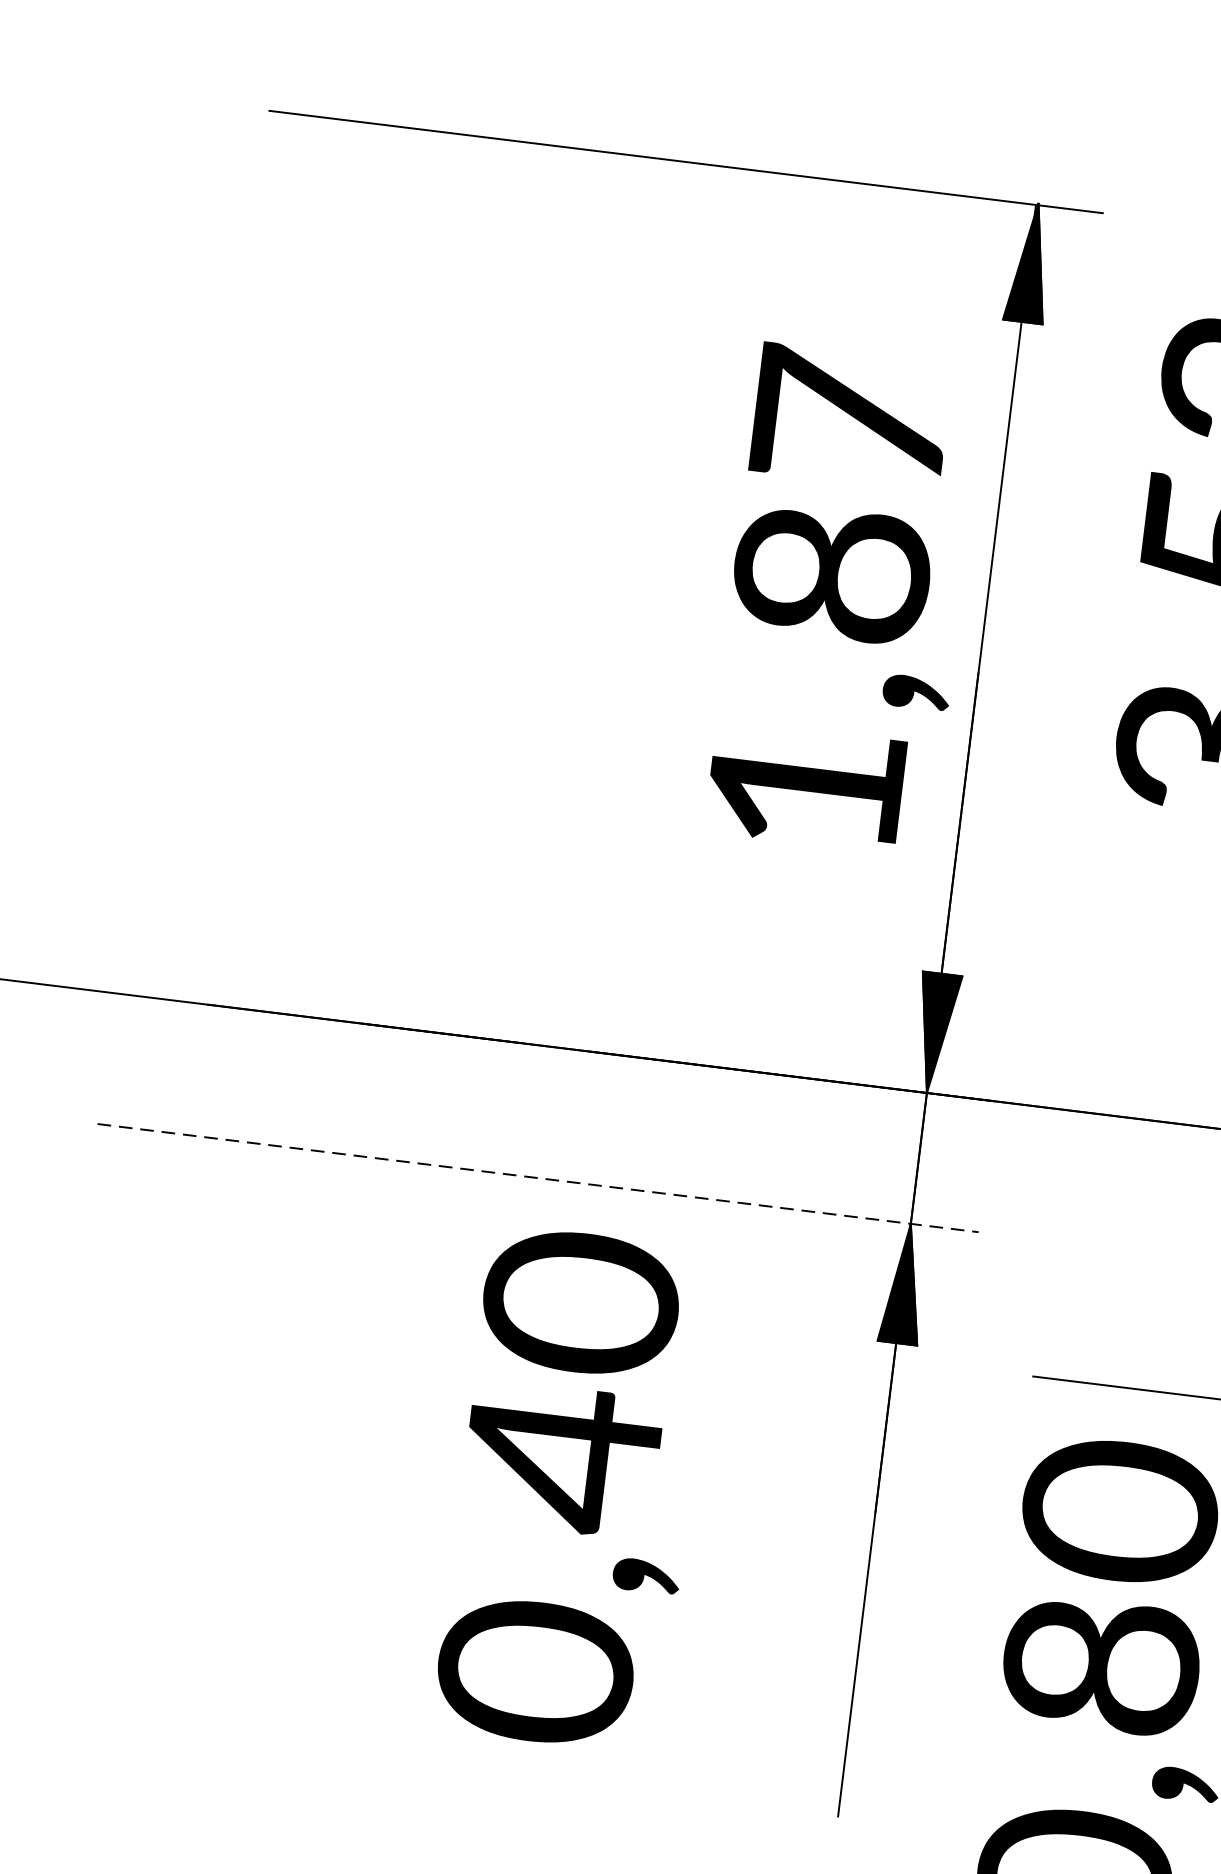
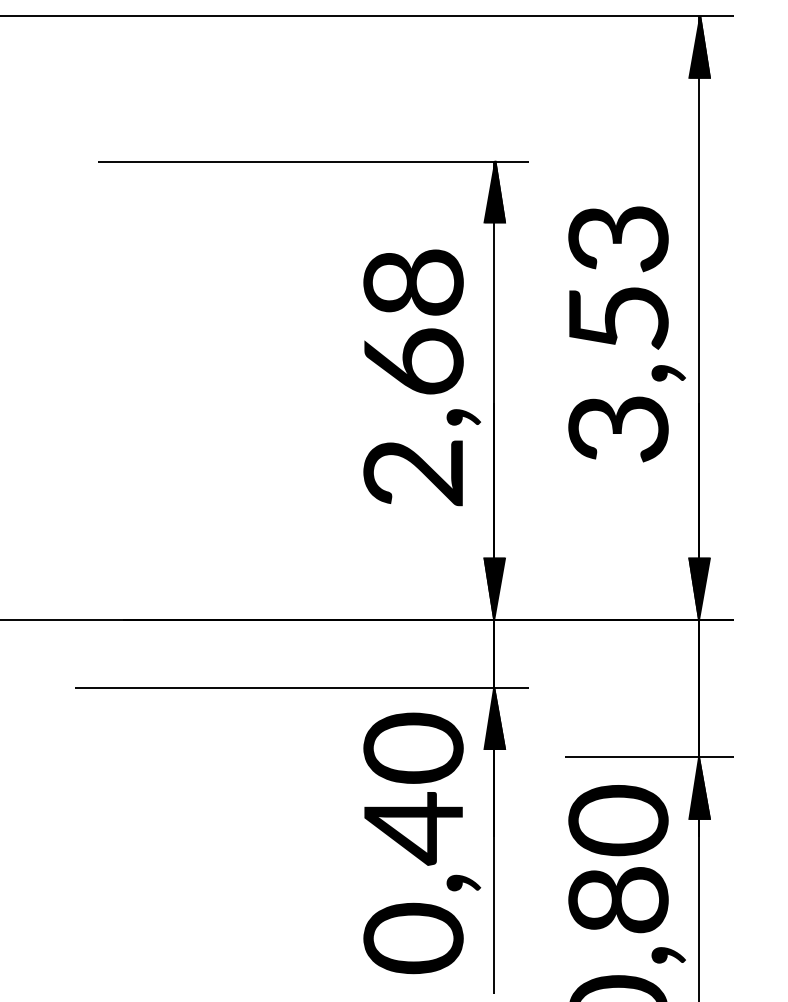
text: (828, 603) -> (413, 377), 1,87 -> 2,68
line: (539, 1178) -> (302, 687), dashed -> solid
text: (575, 1489) -> (422, 843), moved

